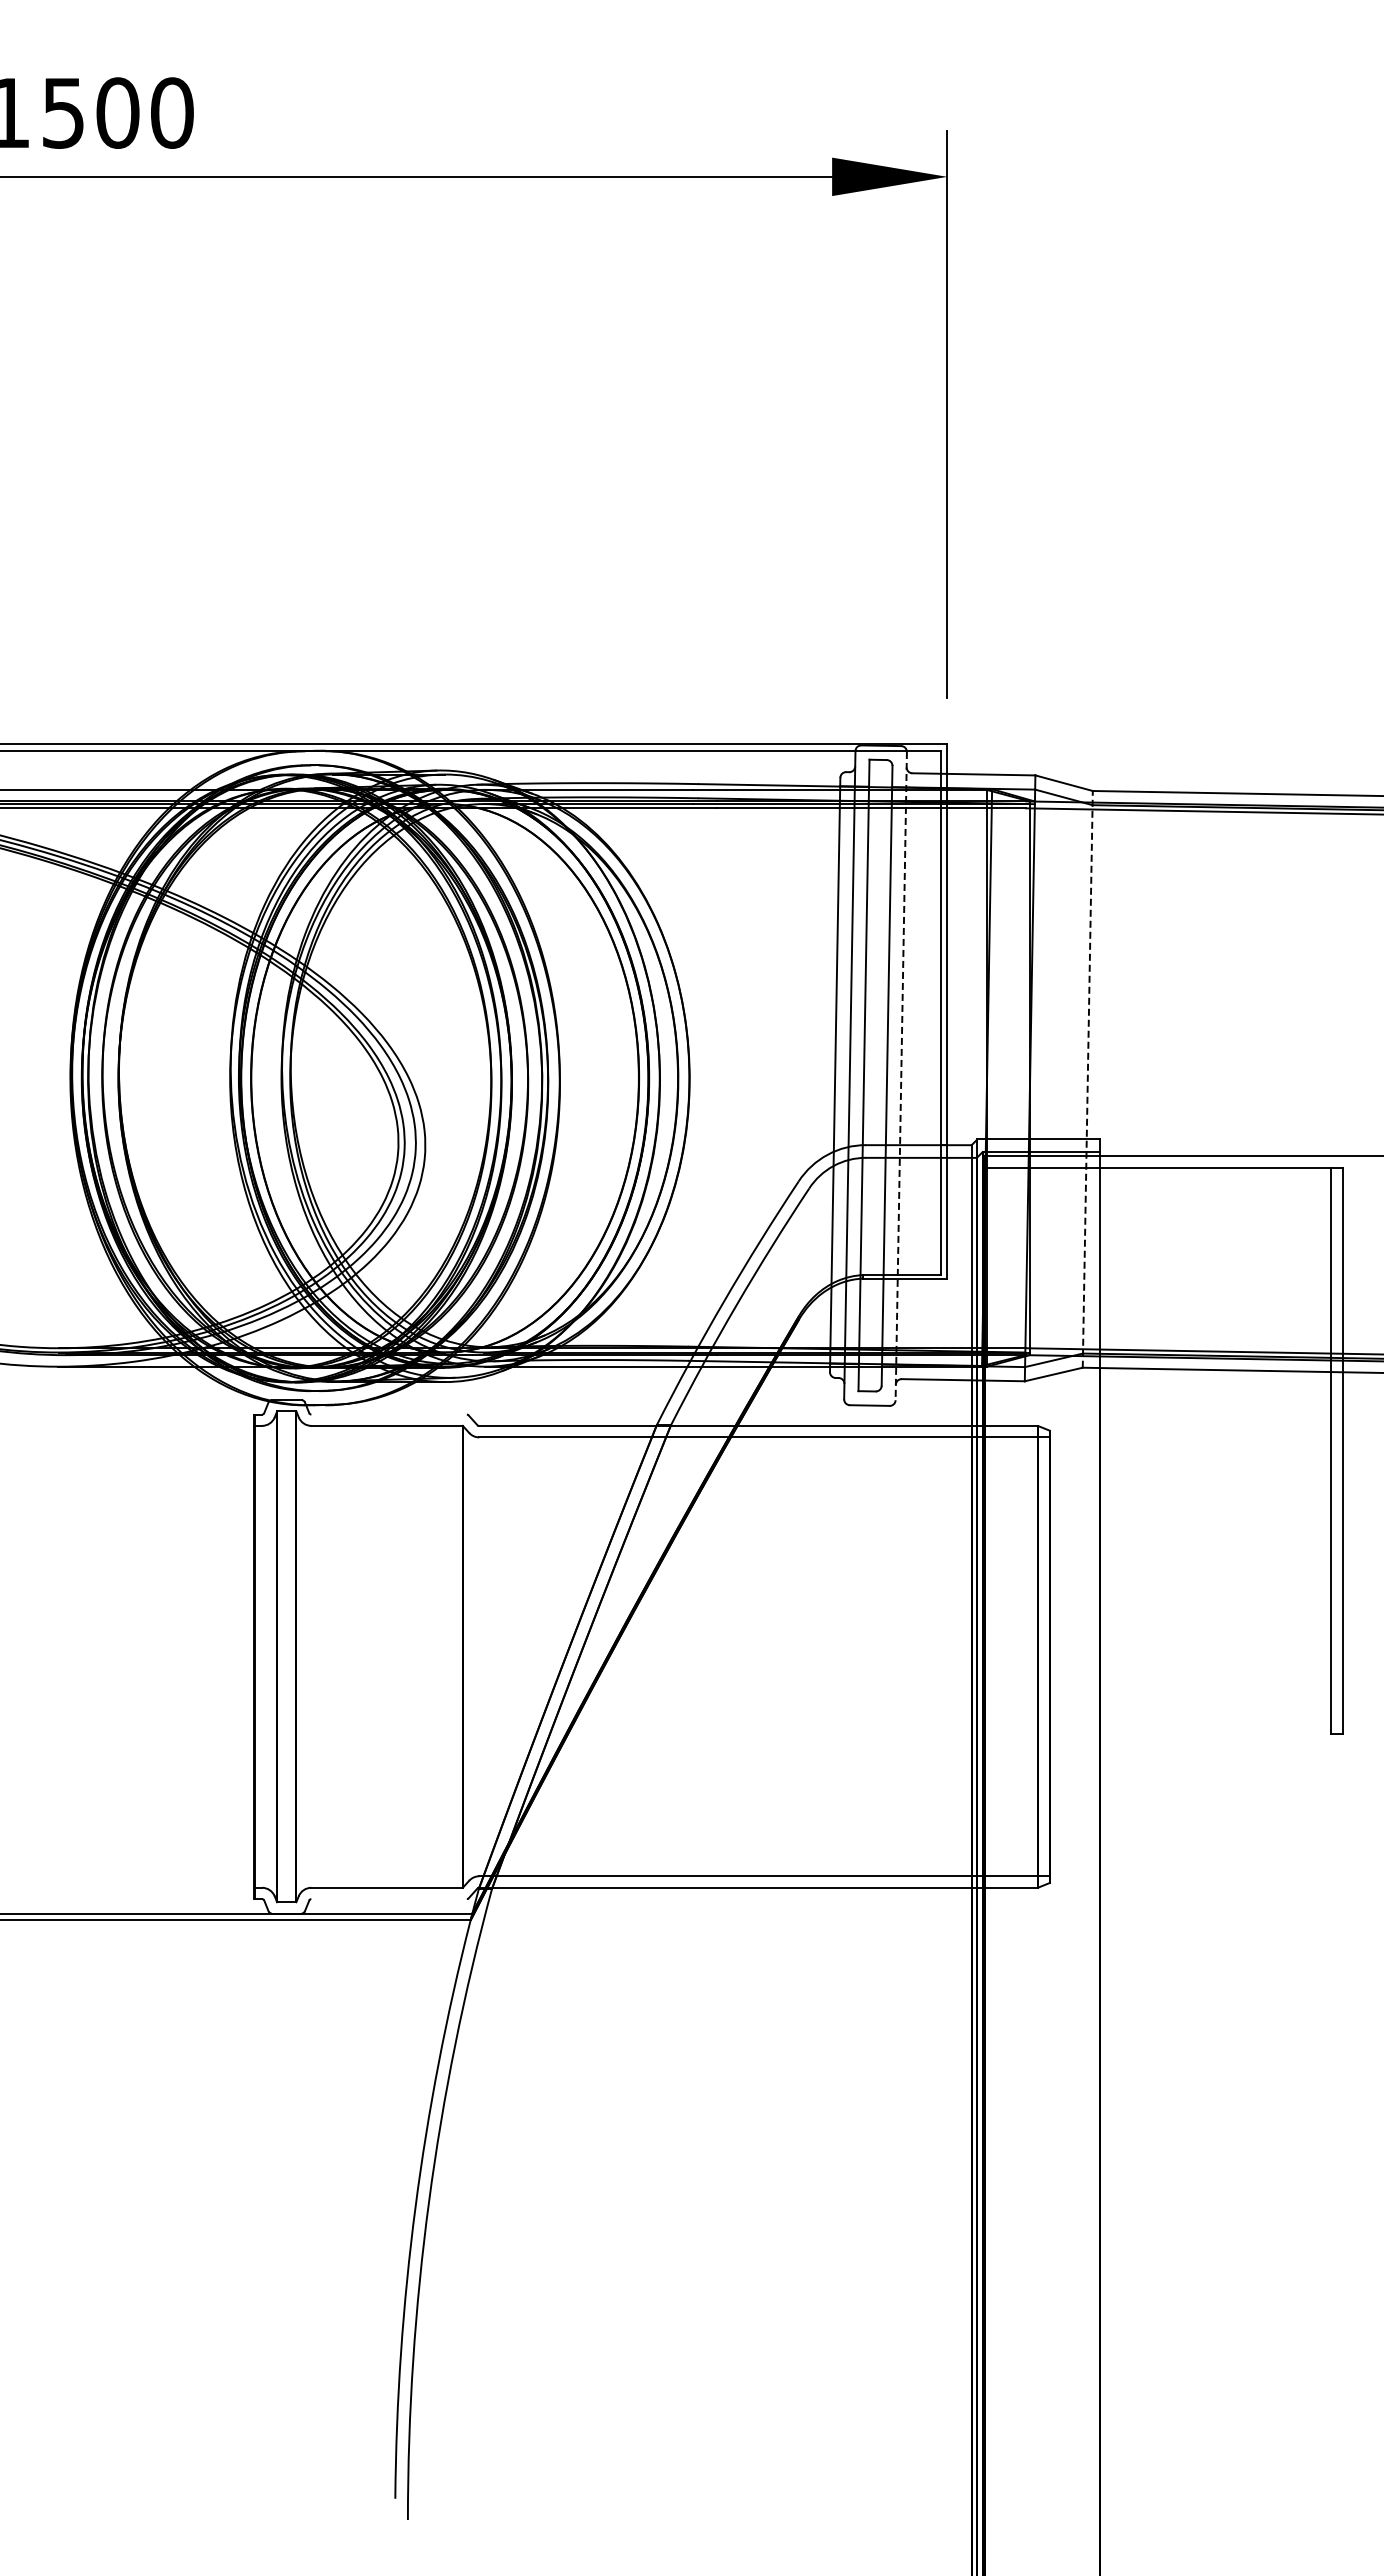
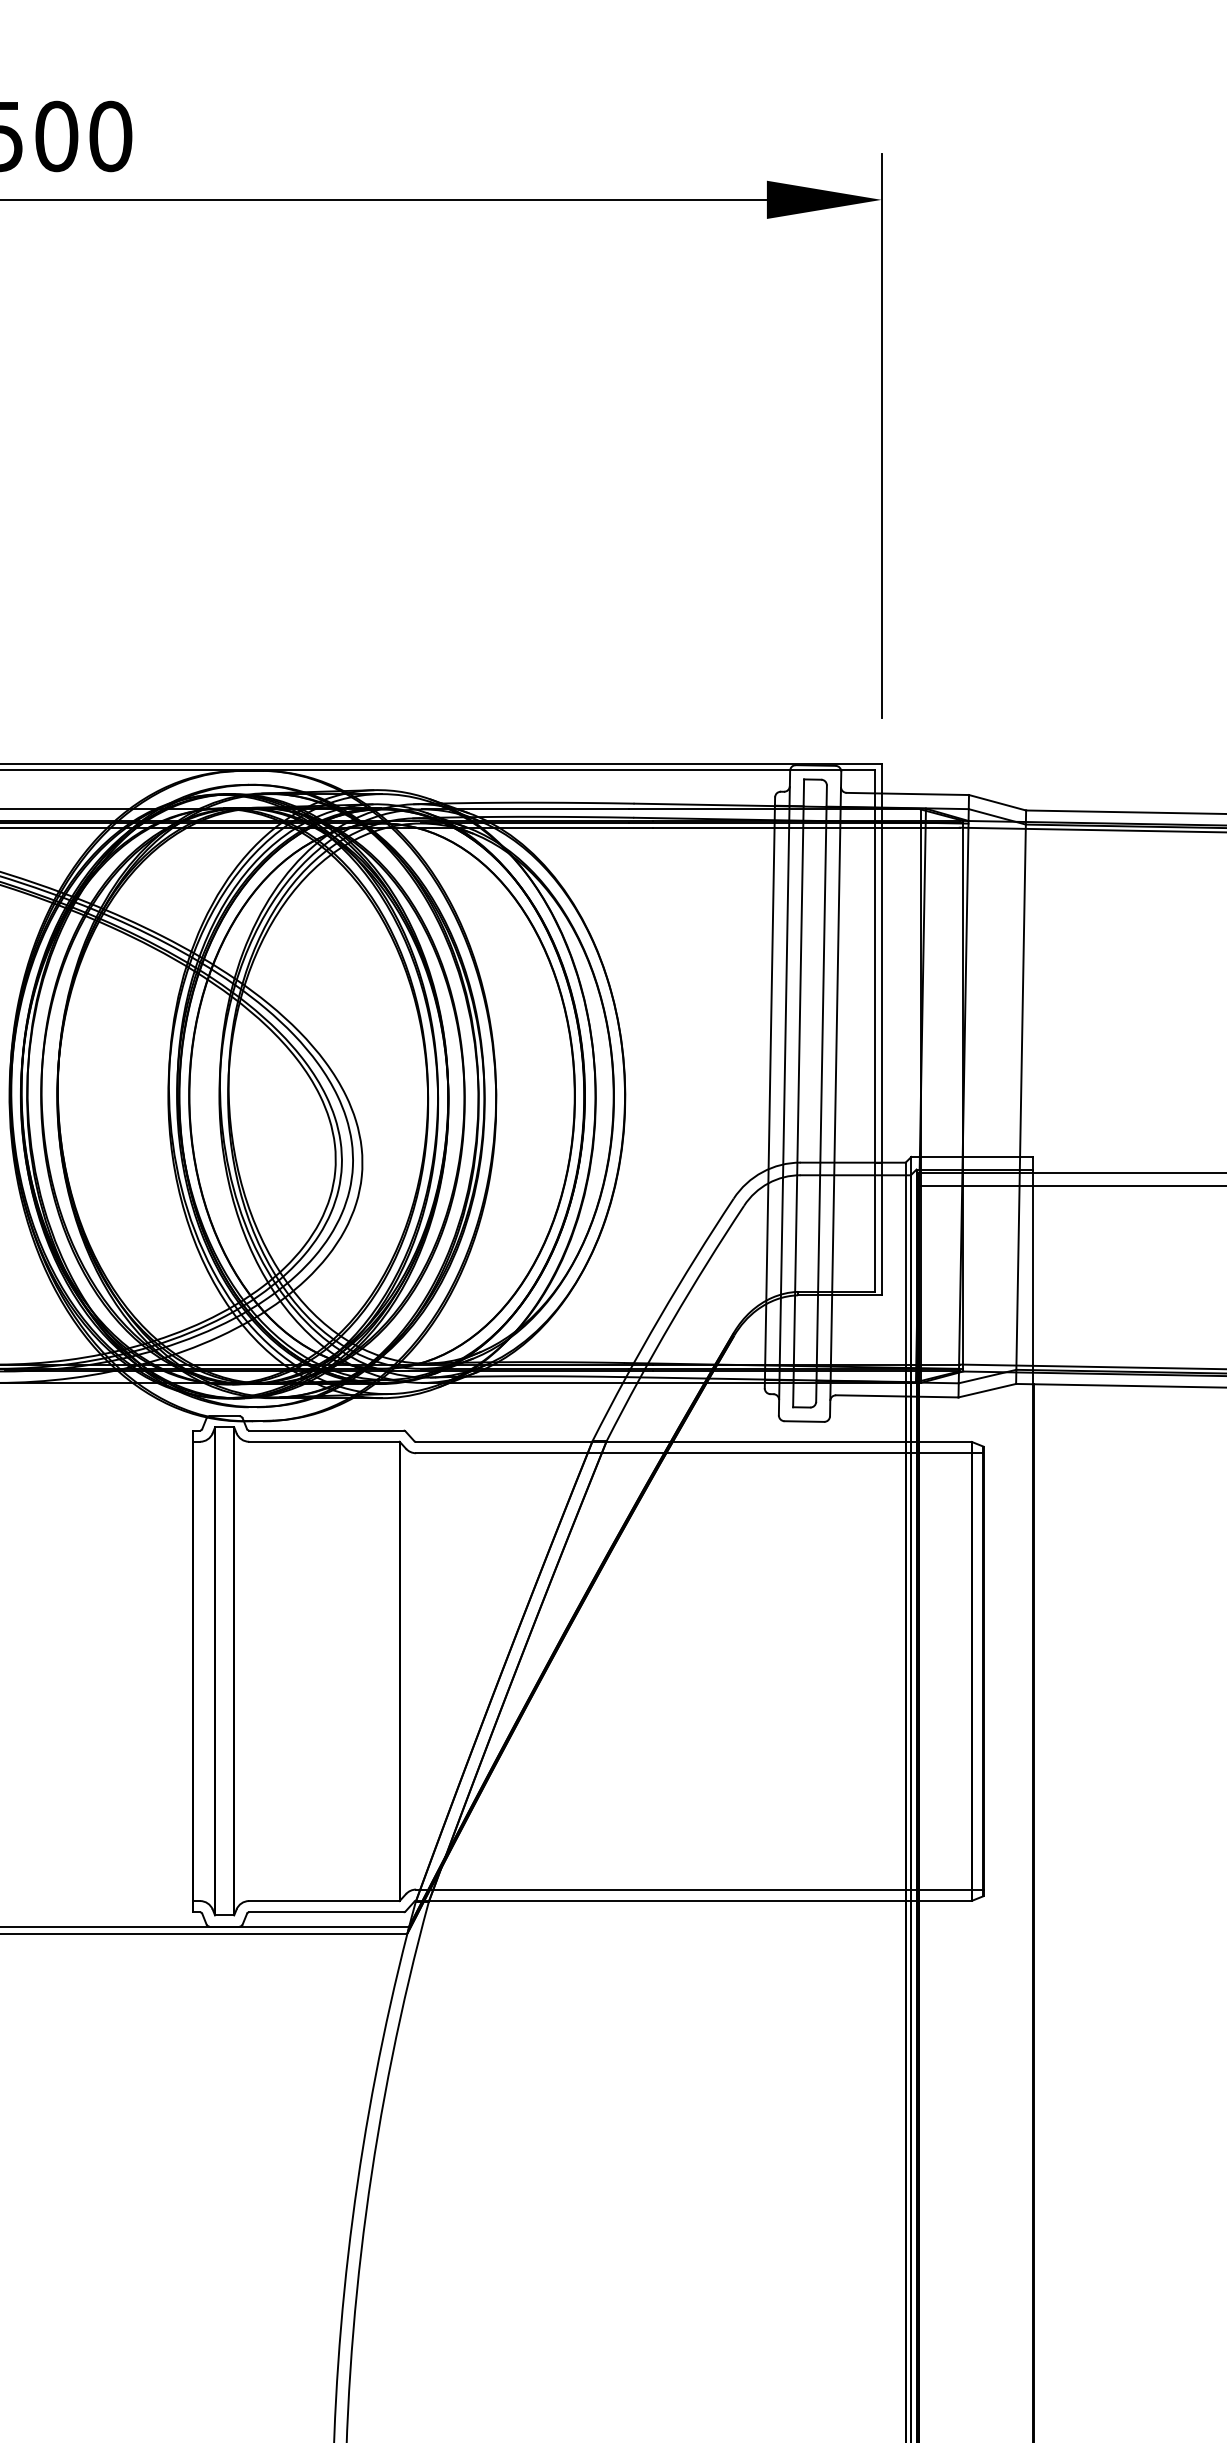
line: (901, 1076) -> (835, 1094), dashed -> solid
line: (1087, 1078) -> (1020, 1096), dashed -> solid
line: (388, 1414) -> (325, 1430), added
line: (388, 1899) -> (325, 1912), added

